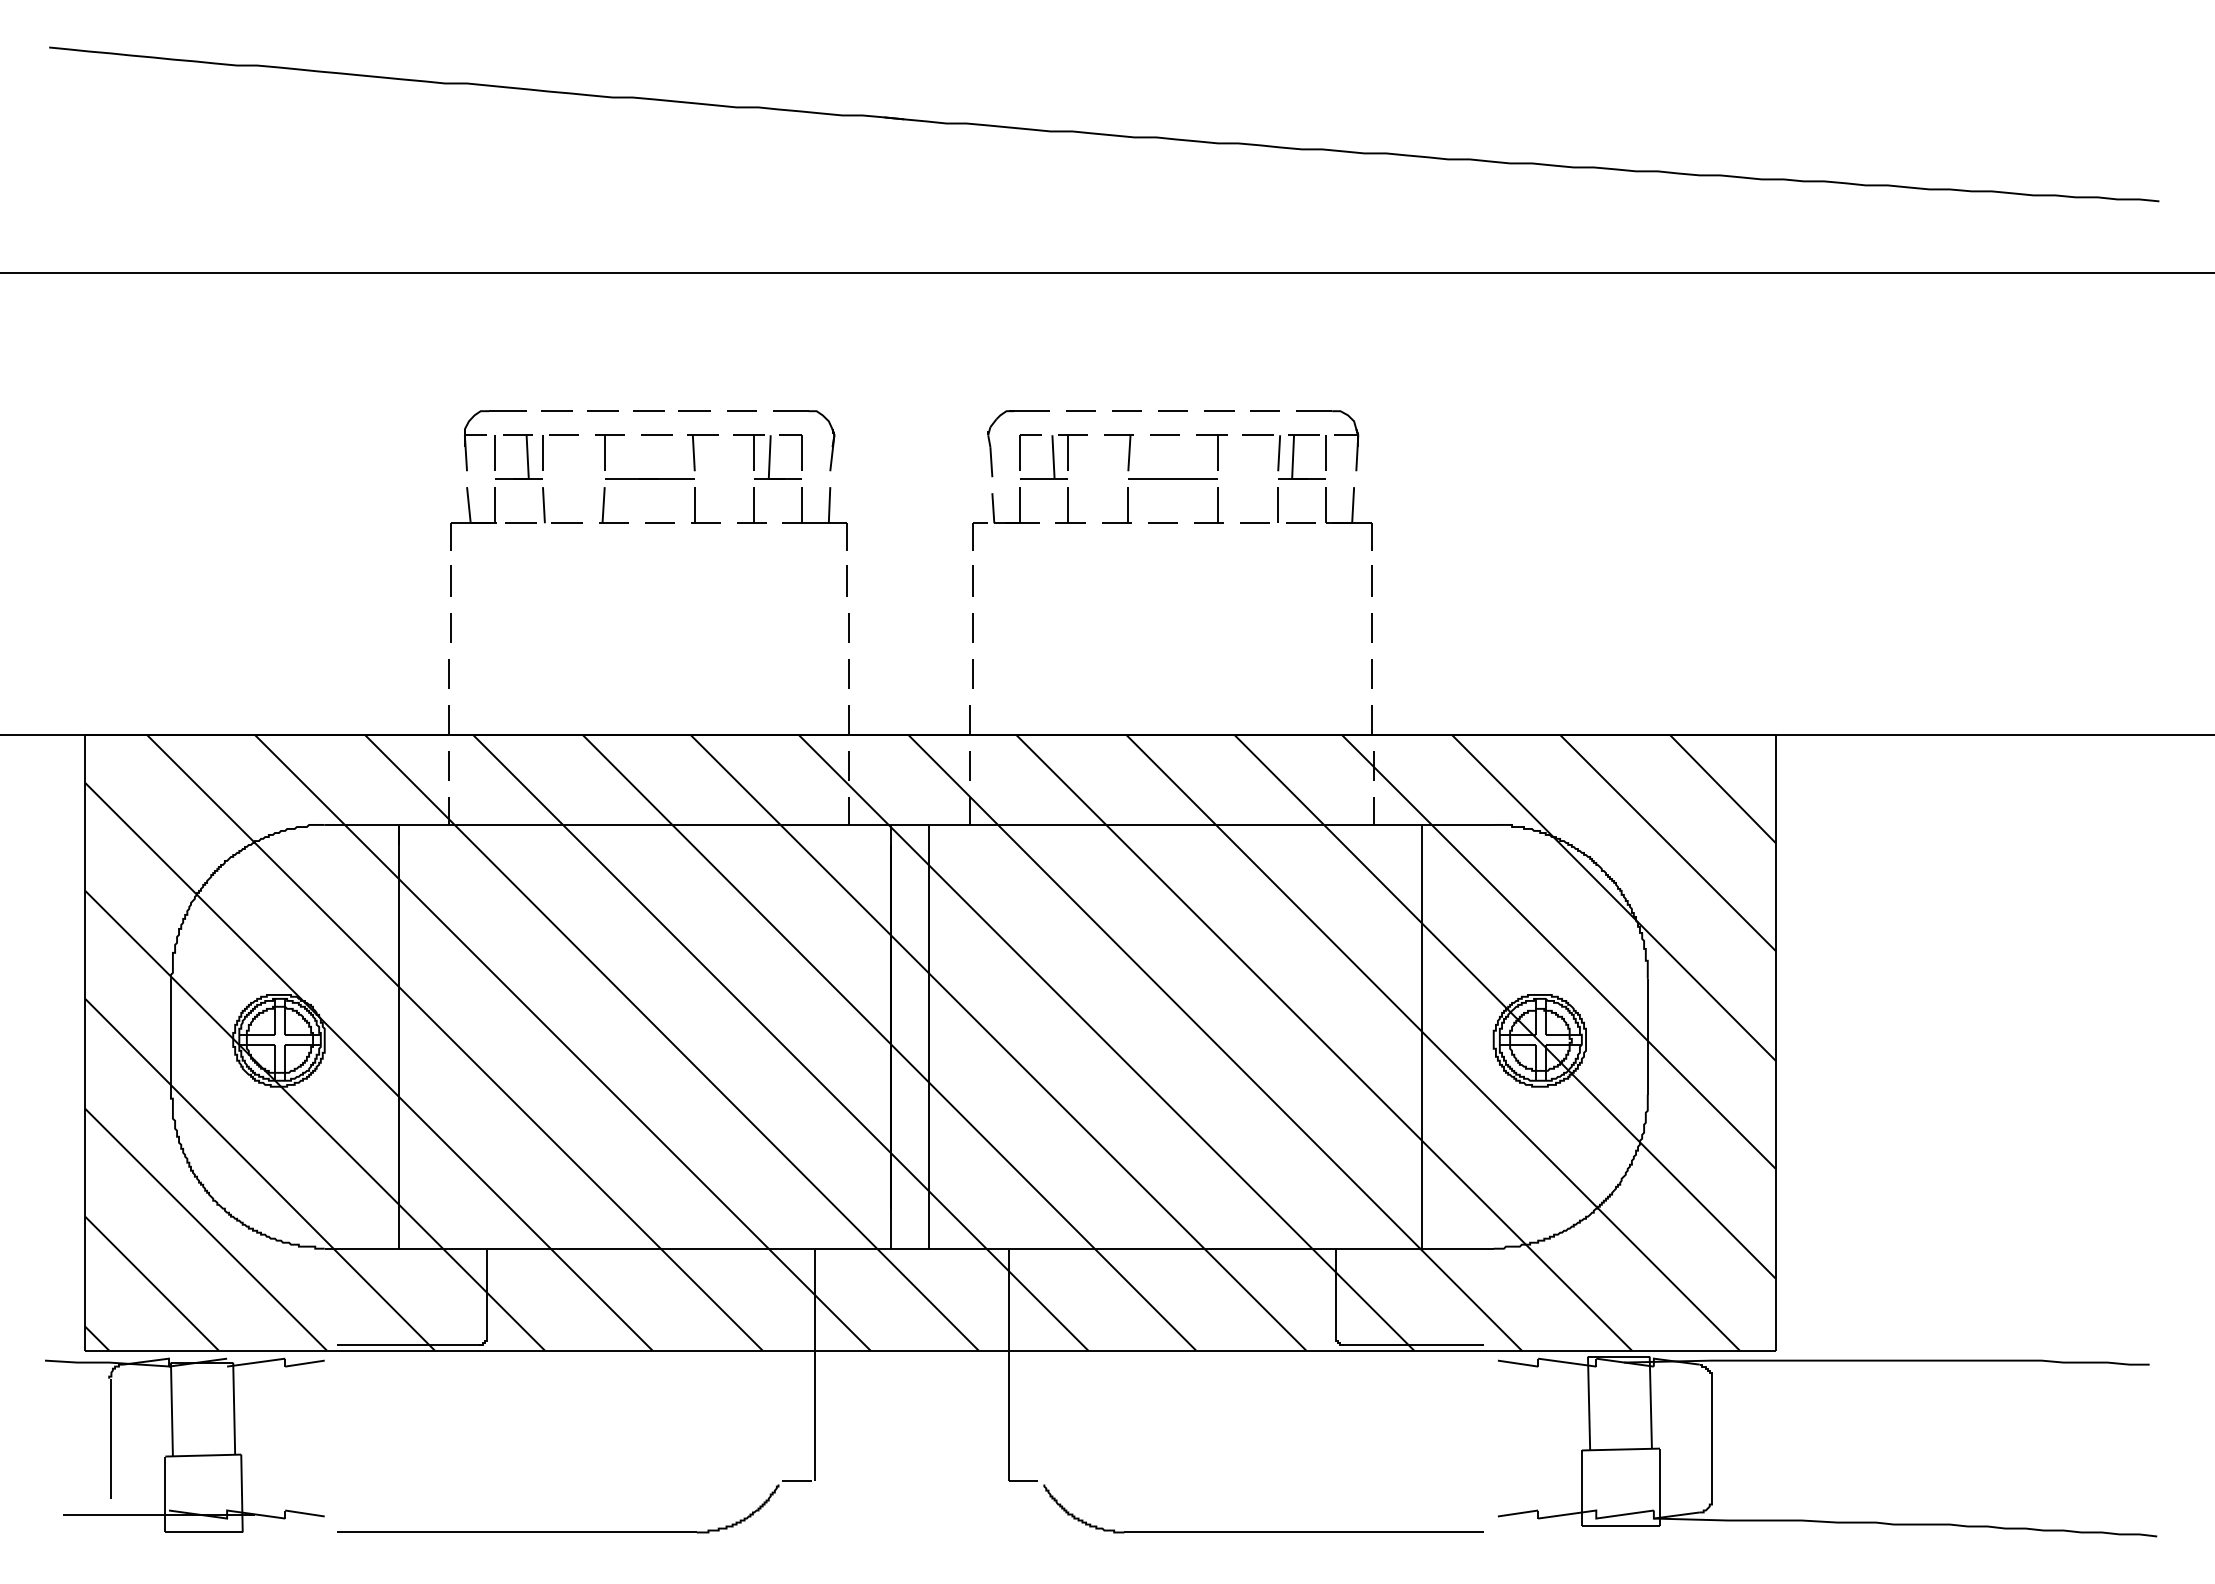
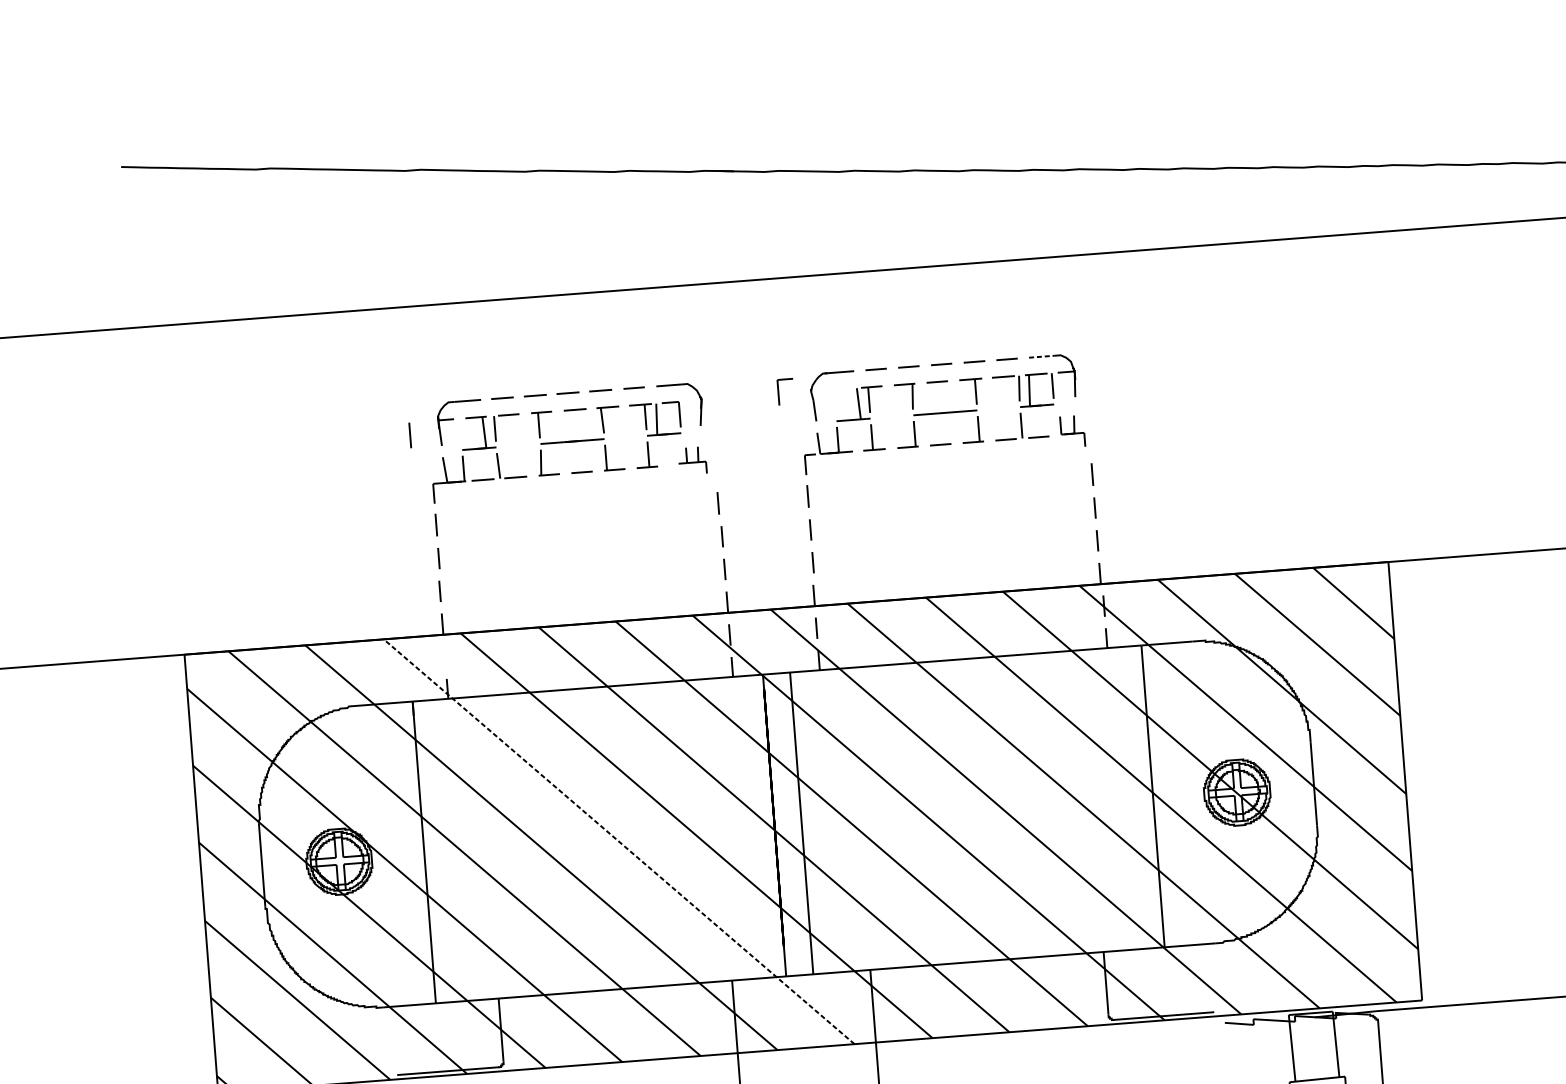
line: (1314, 411) -> (1042, 356), solid -> dashed
line: (494, 452) -> (409, 434), moved
part: (1020, 452) -> (778, 392), moved
part: (814, 518) -> (692, 460), size x0.6
part: (1348, 518) -> (1072, 431), size x0.7
line: (448, 765) -> (444, 656), removed
line: (671, 1042) -> (618, 841), solid -> dashed

